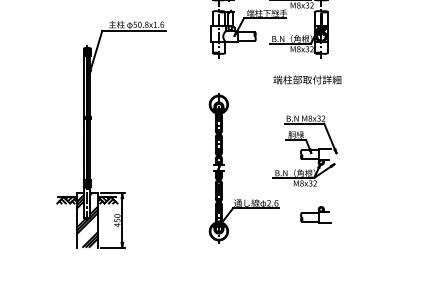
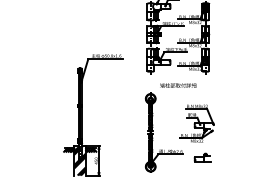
text: (308, 79) -> (178, 85), moved

